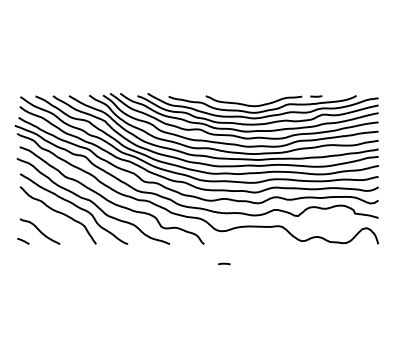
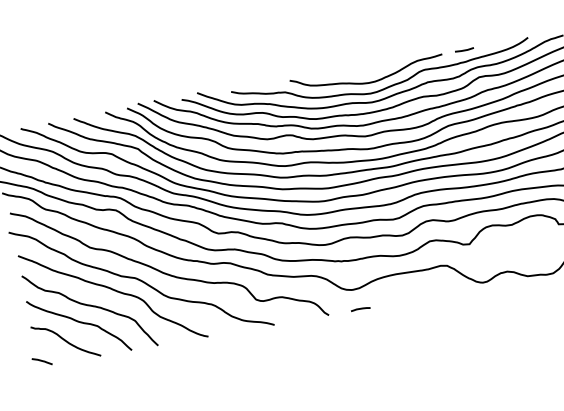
curve: (50, 222) -> (79, 324), added
curve: (224, 263) -> (360, 308), moved

